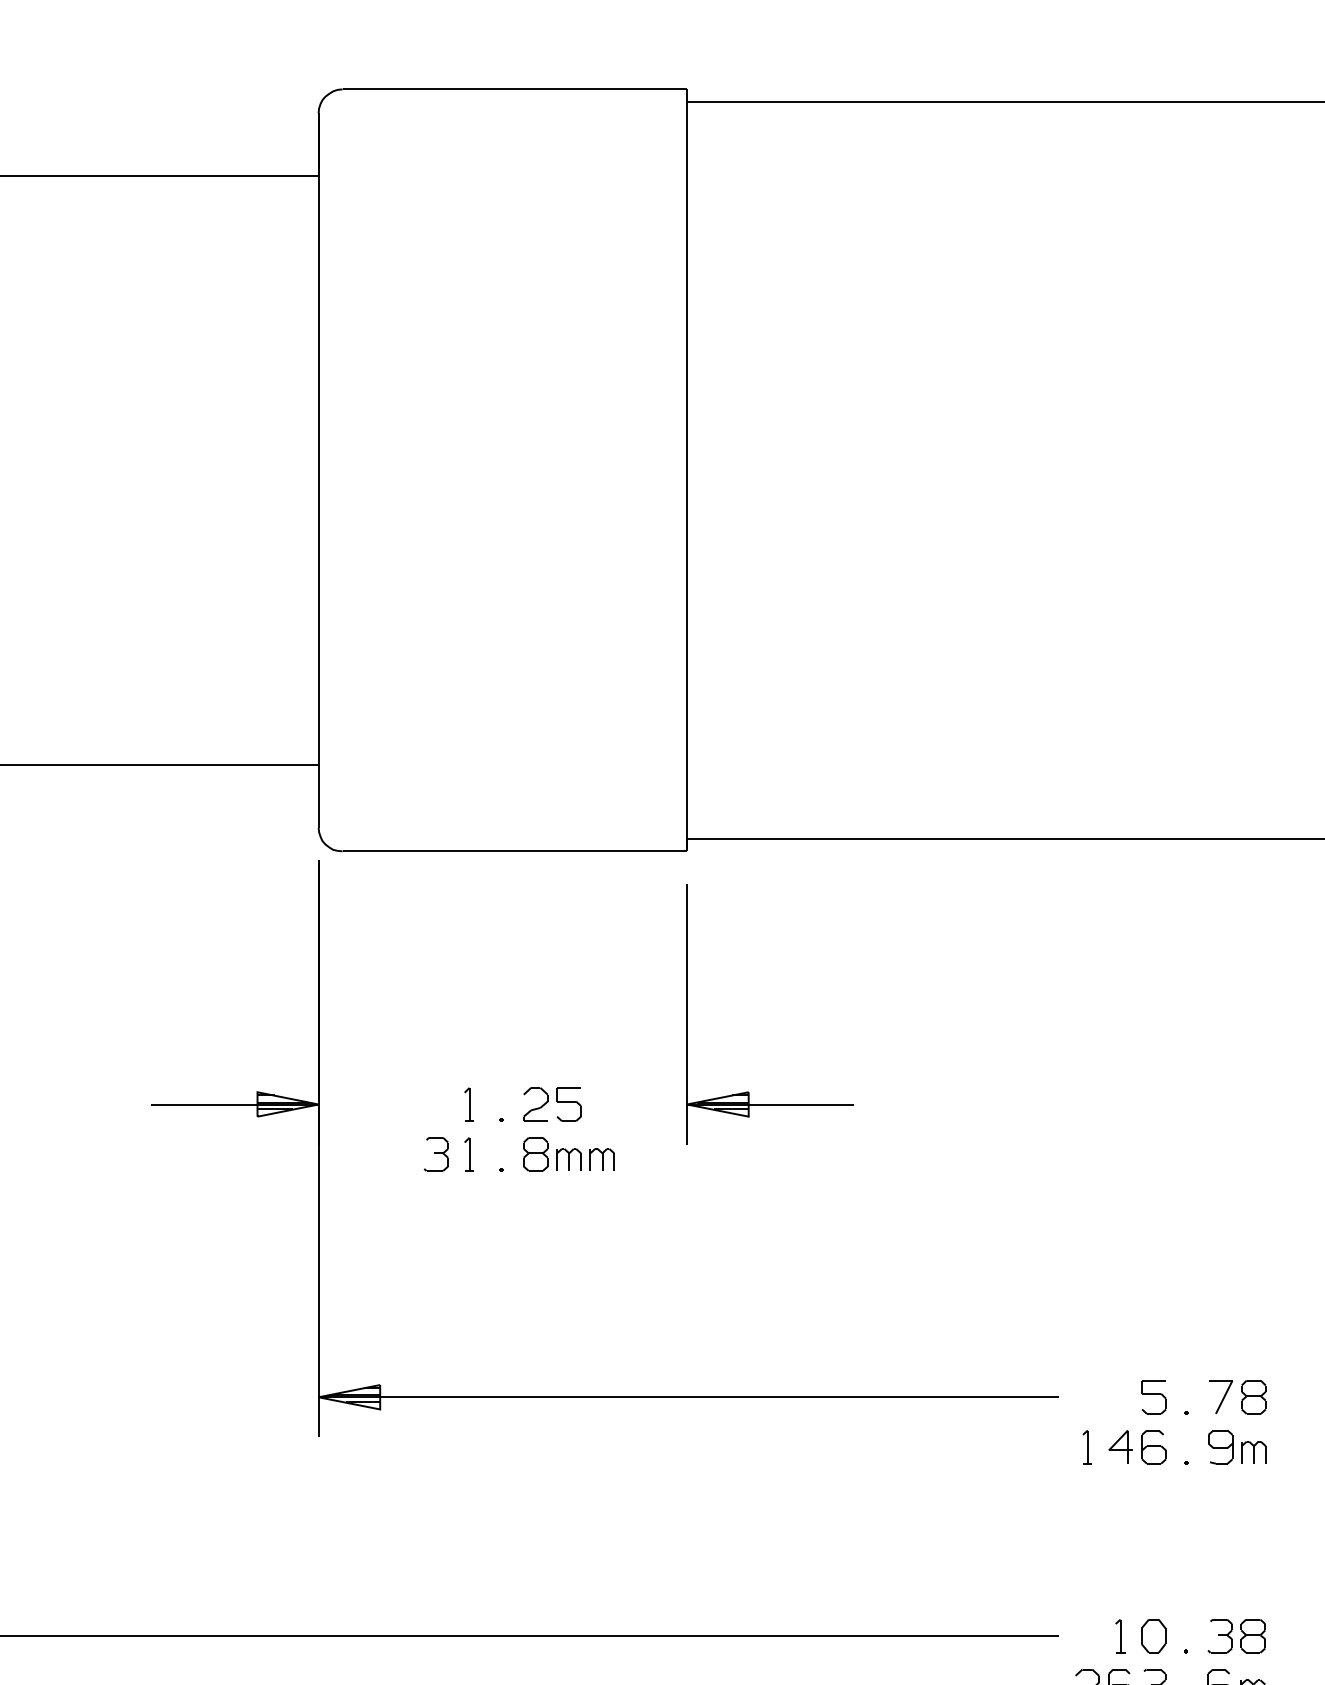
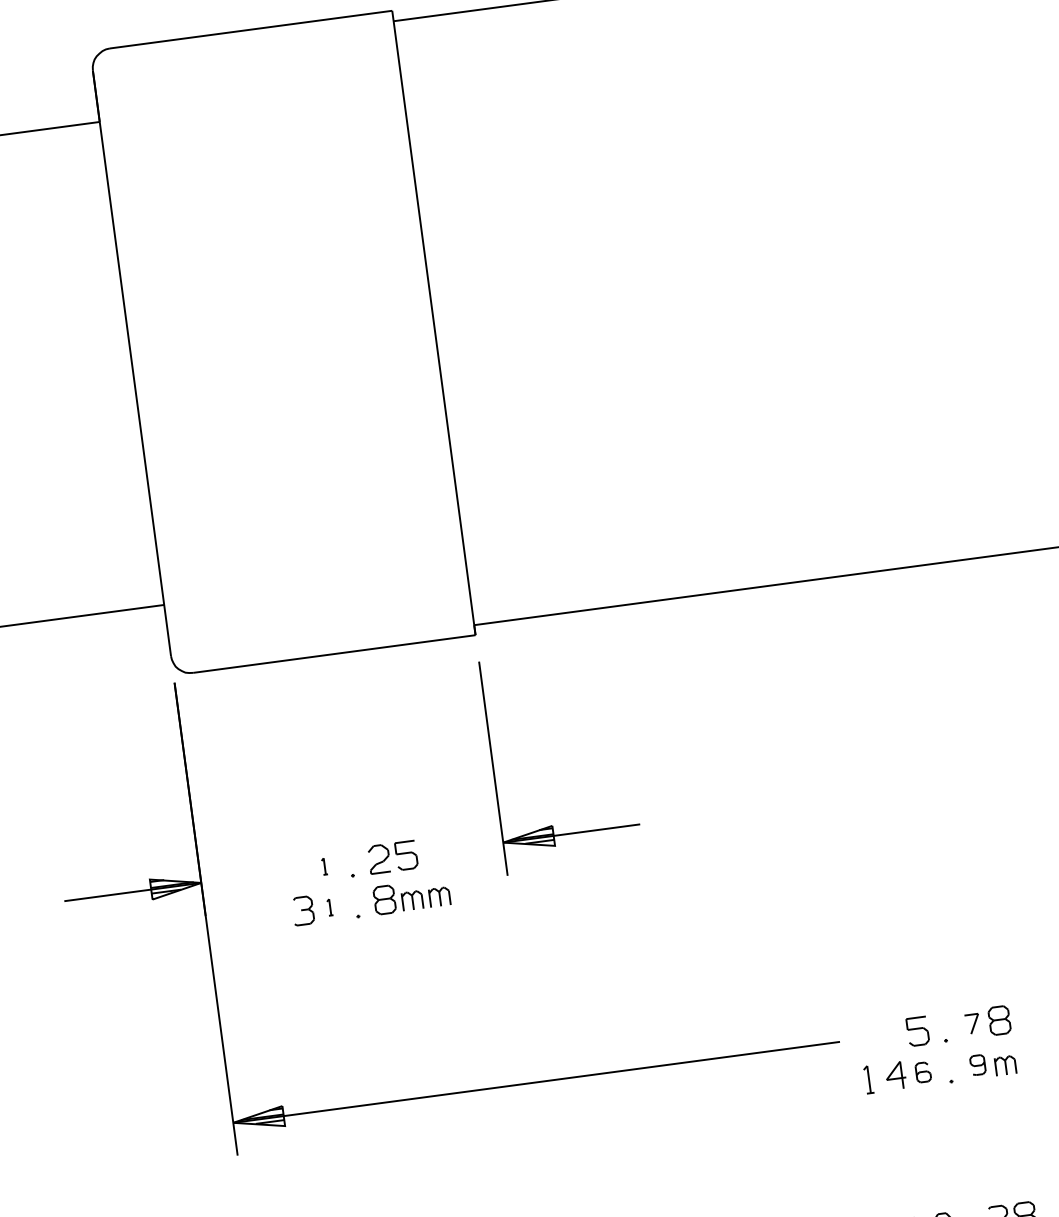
part: (468, 1104) -> (324, 866), size x0.6
part: (468, 1154) -> (329, 907), size x0.6
part: (1221, 1397) -> (973, 1024), size x0.7
part: (1153, 1447) -> (922, 1072), size x0.7
part: (1220, 1447) -> (977, 1065), size x0.7

